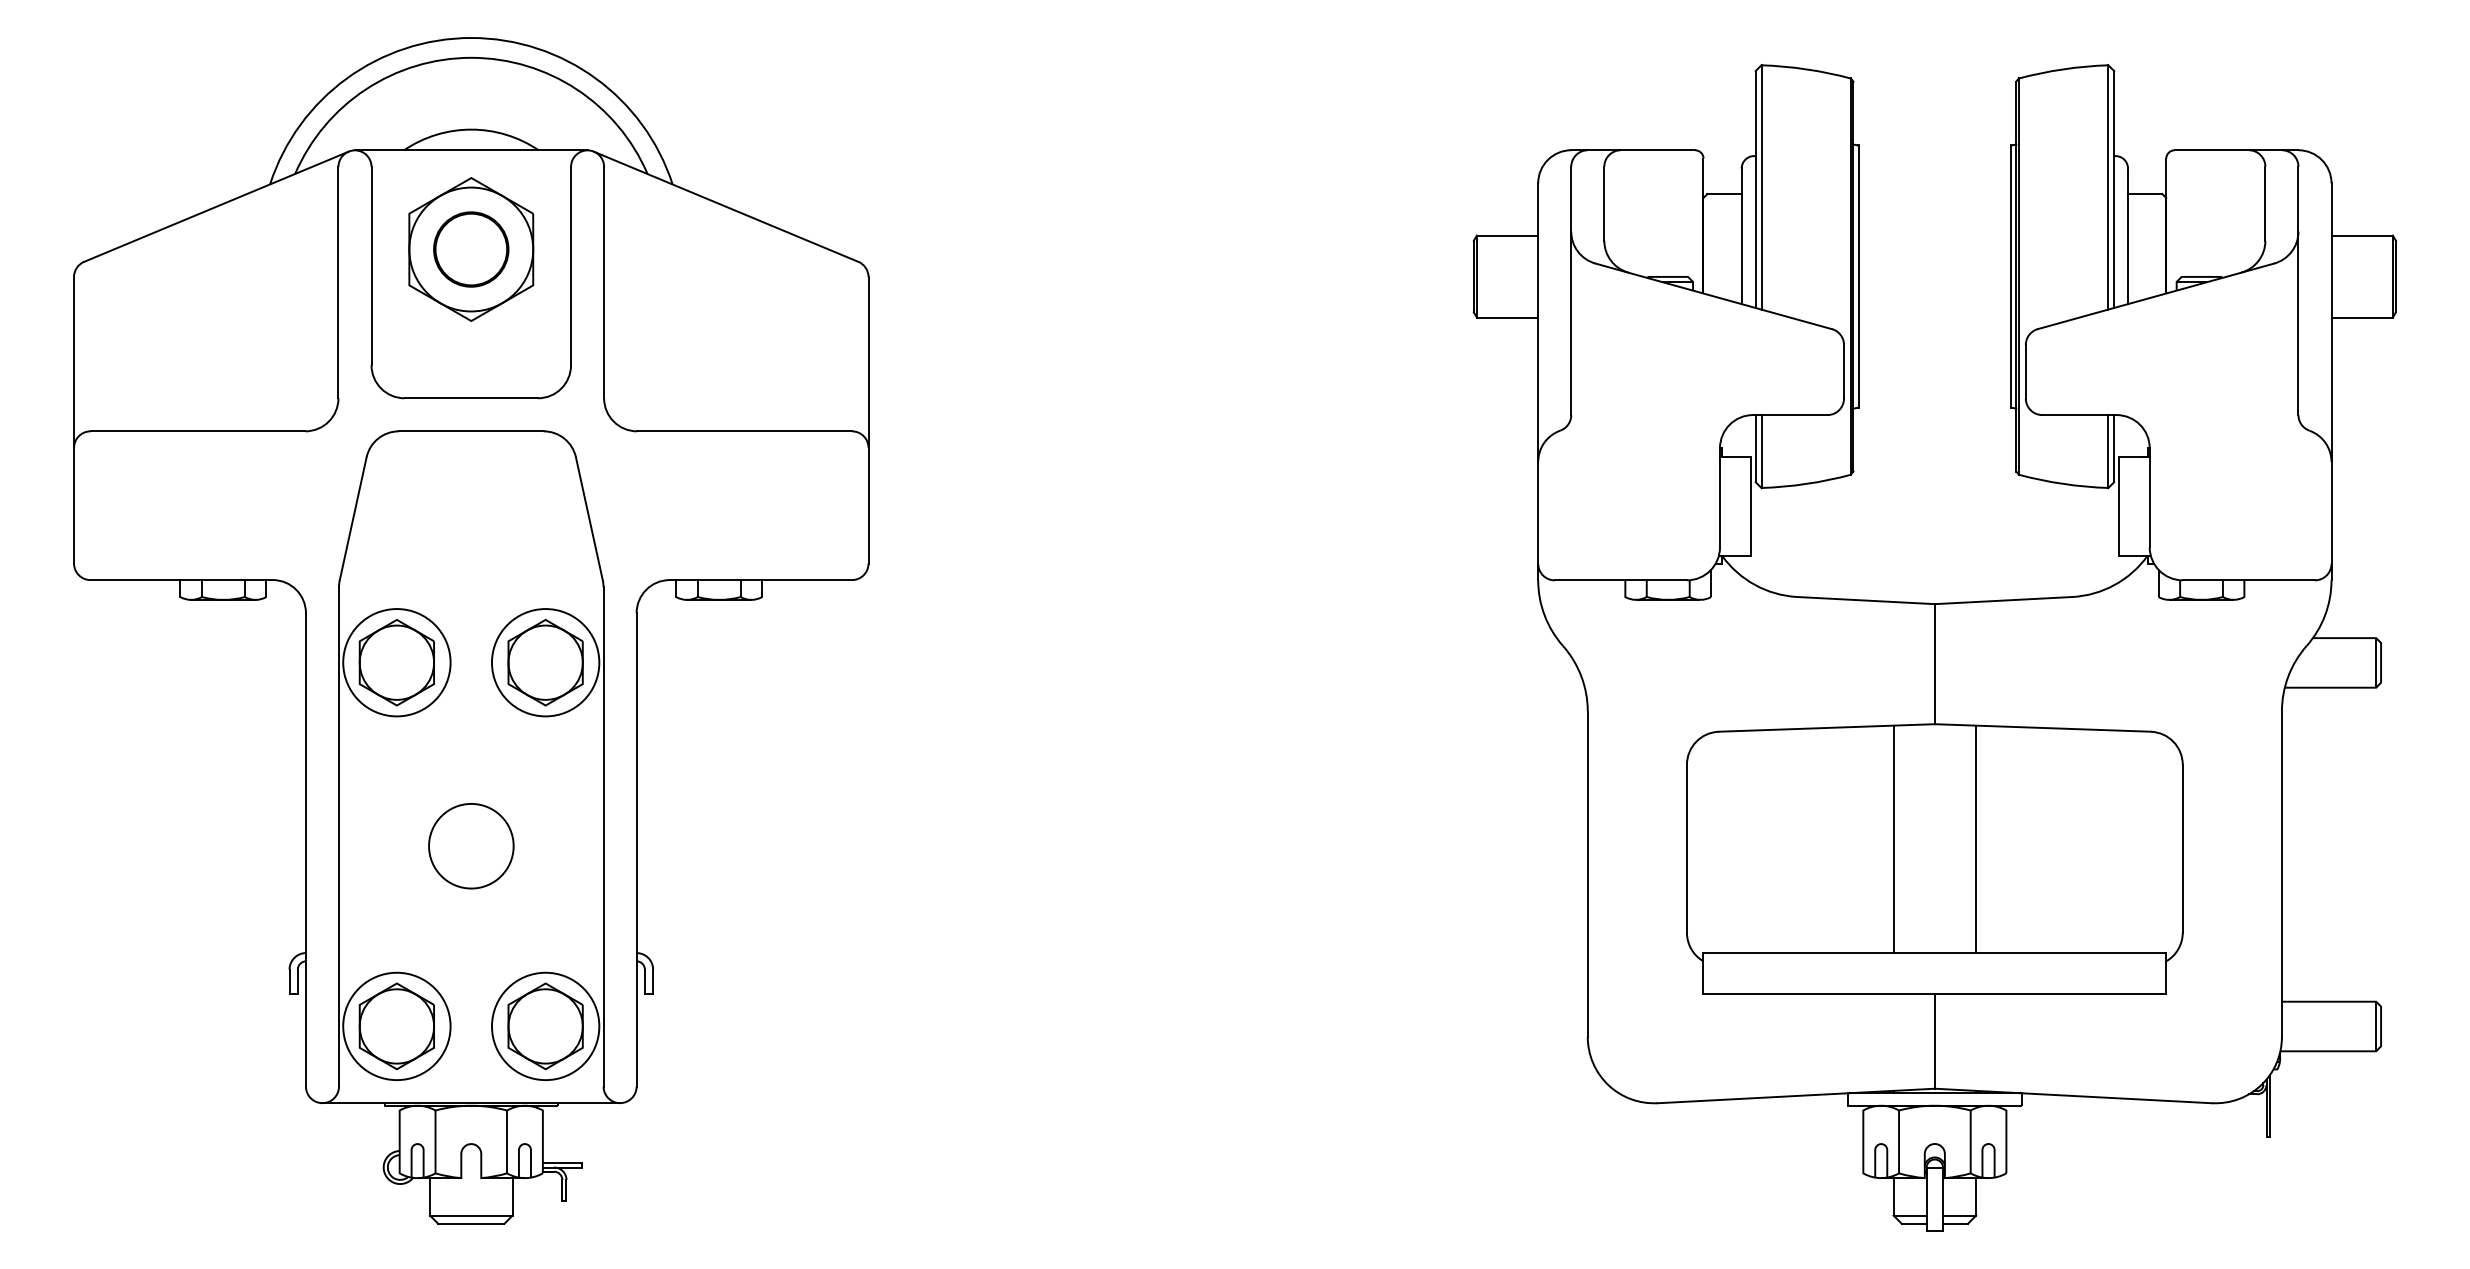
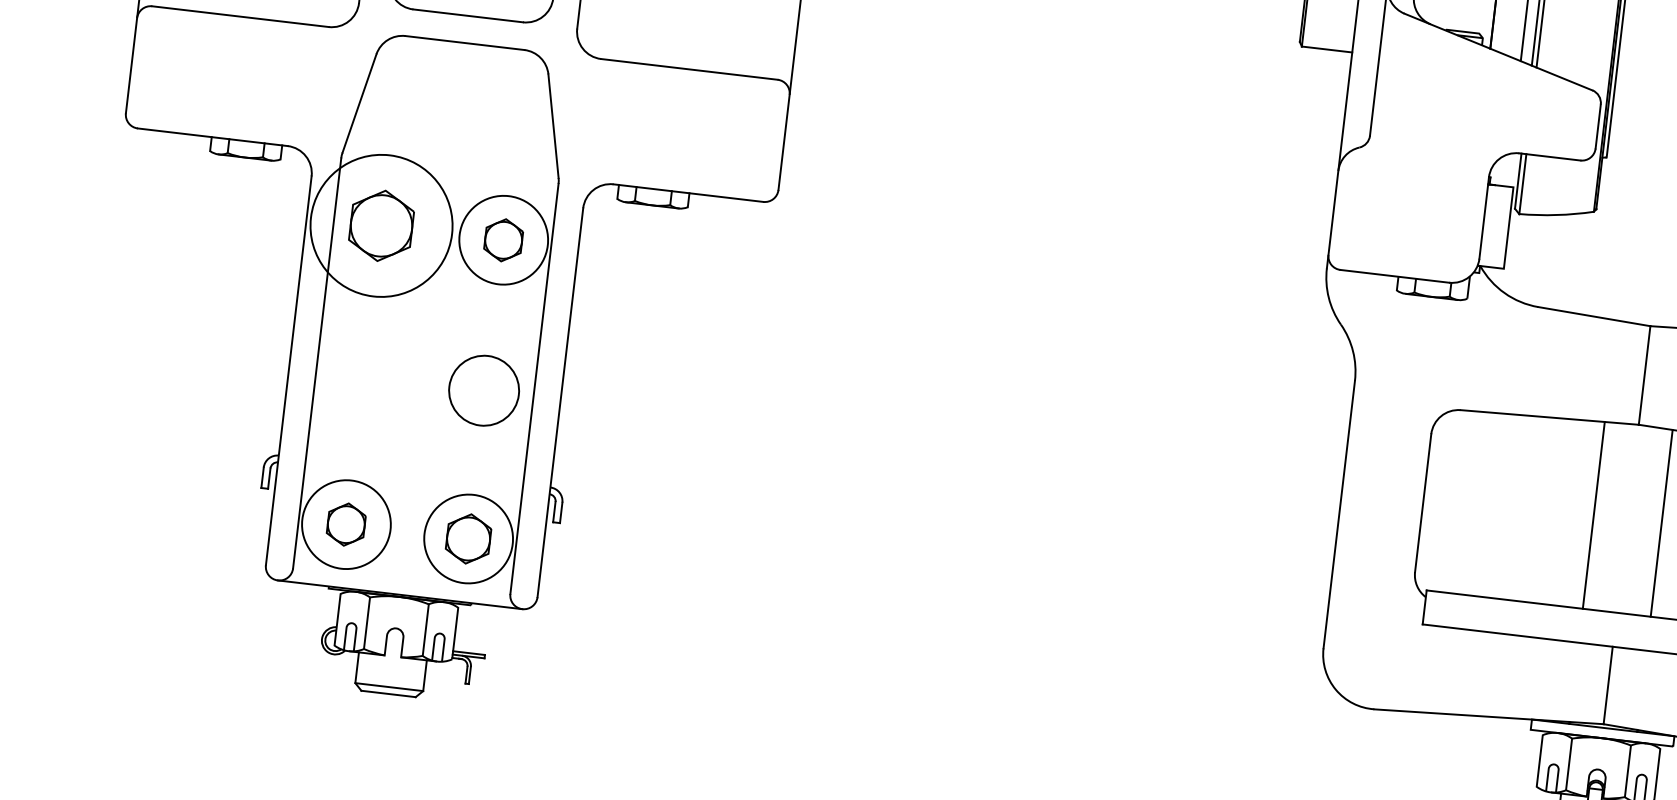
circle: (396, 662) -> (381, 225), size x1.6
part: (545, 662) -> (503, 240), size x0.6
circle: (471, 846) -> (484, 390), moved
part: (396, 1026) -> (346, 524), size x0.6
part: (545, 1026) -> (468, 539), size x0.7

